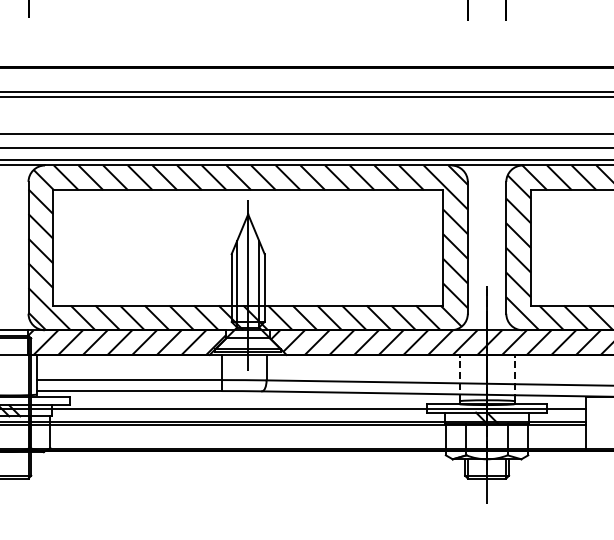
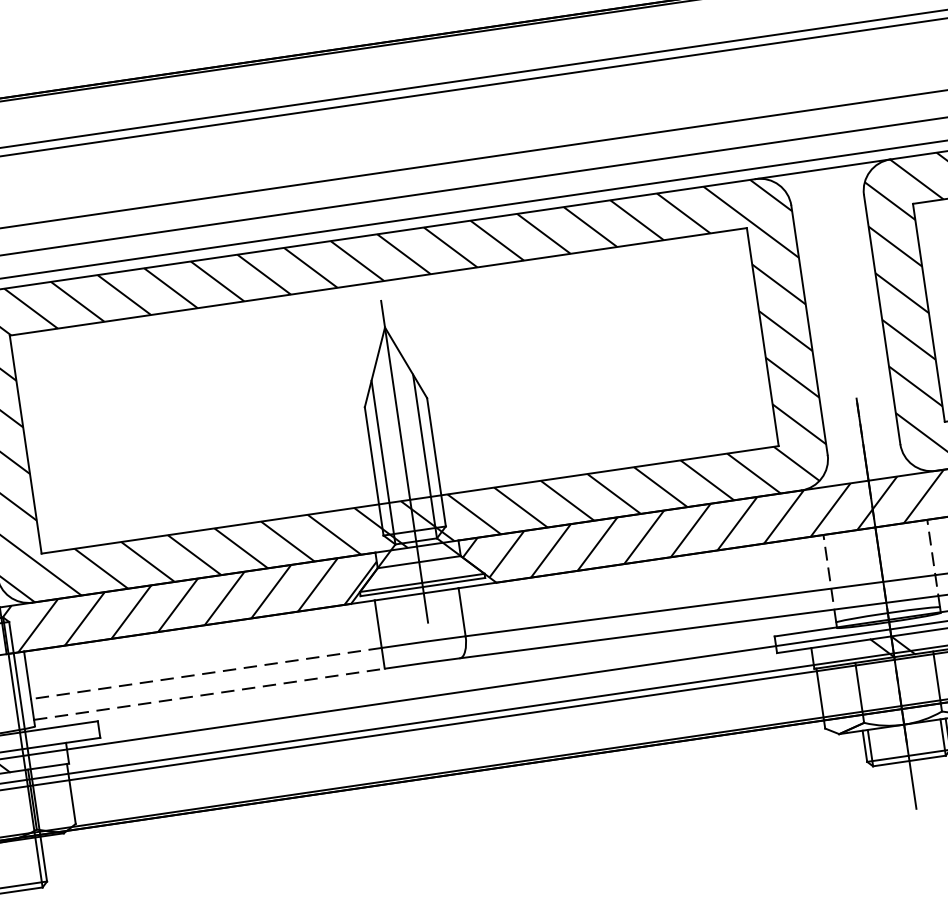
line: (129, 380) -> (206, 674), solid -> dashed
line: (129, 391) -> (209, 695), solid -> dashed

